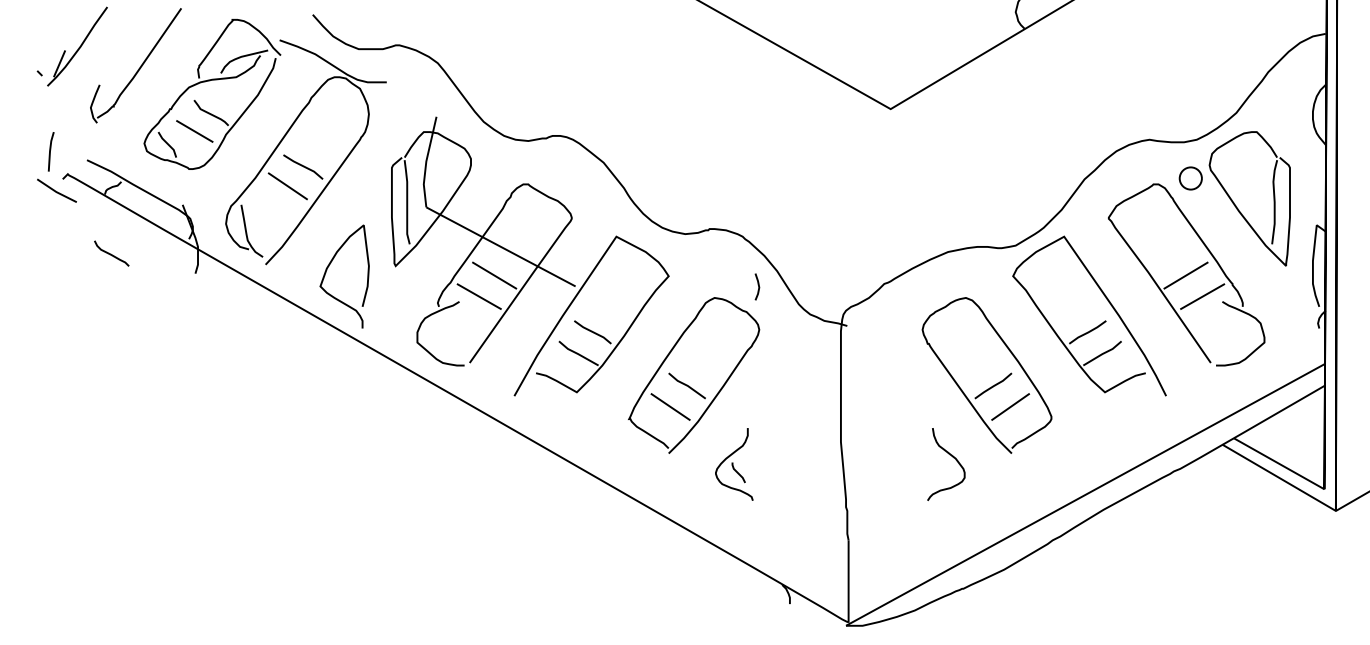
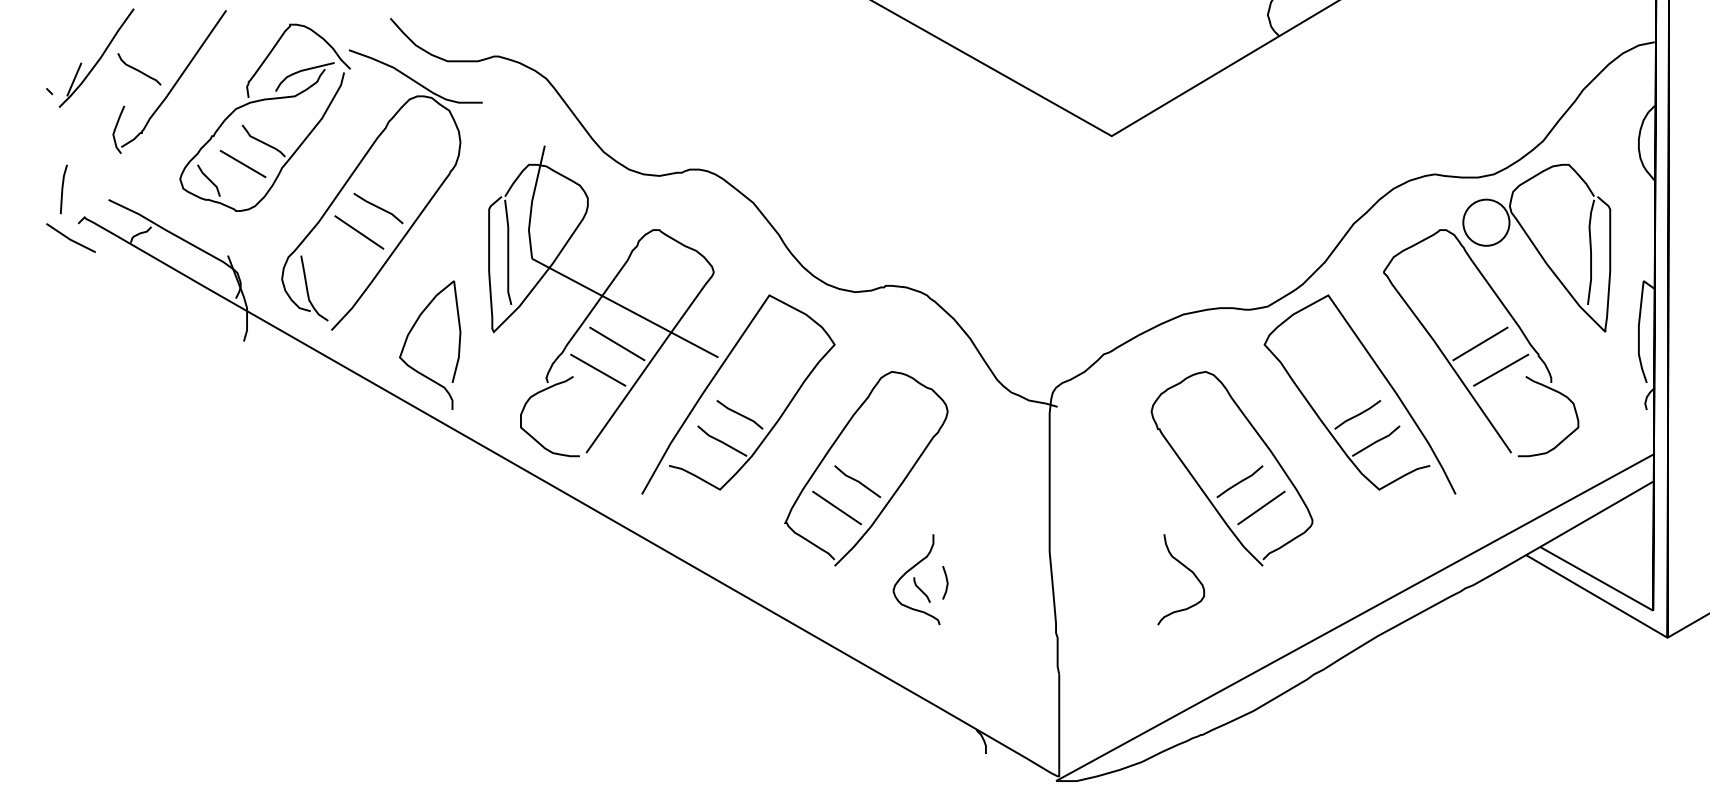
circle: (1190, 178) -> (1486, 222), size x1.67
curve: (111, 253) -> (139, 69), moved
line: (758, 286) -> (946, 582), moved

